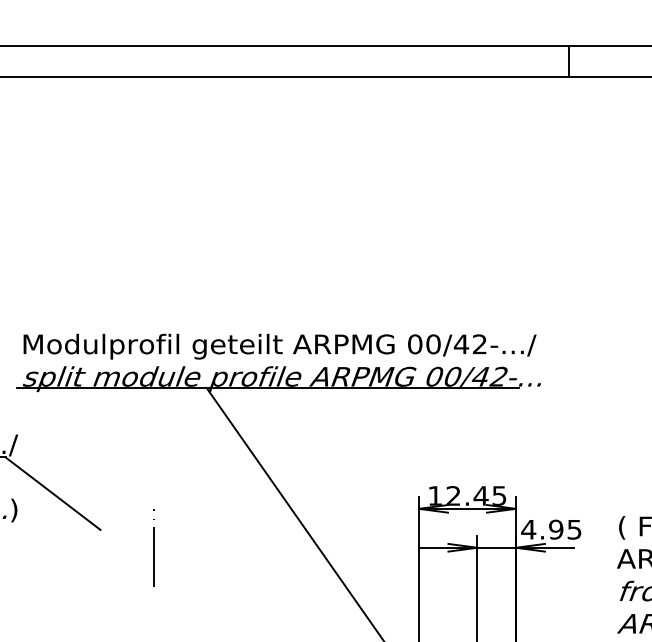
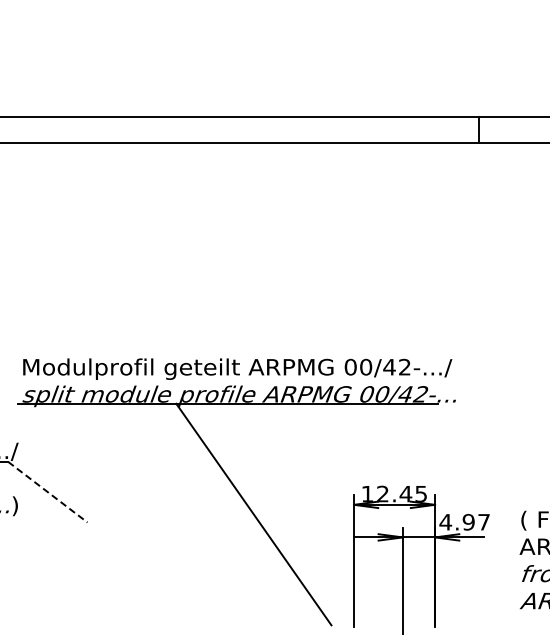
line: (52, 494) -> (47, 492), solid -> dashed
text: (573, 529) -> (483, 522), 4.95 -> 4.97
line: (153, 547) -> (131, 537), removed

